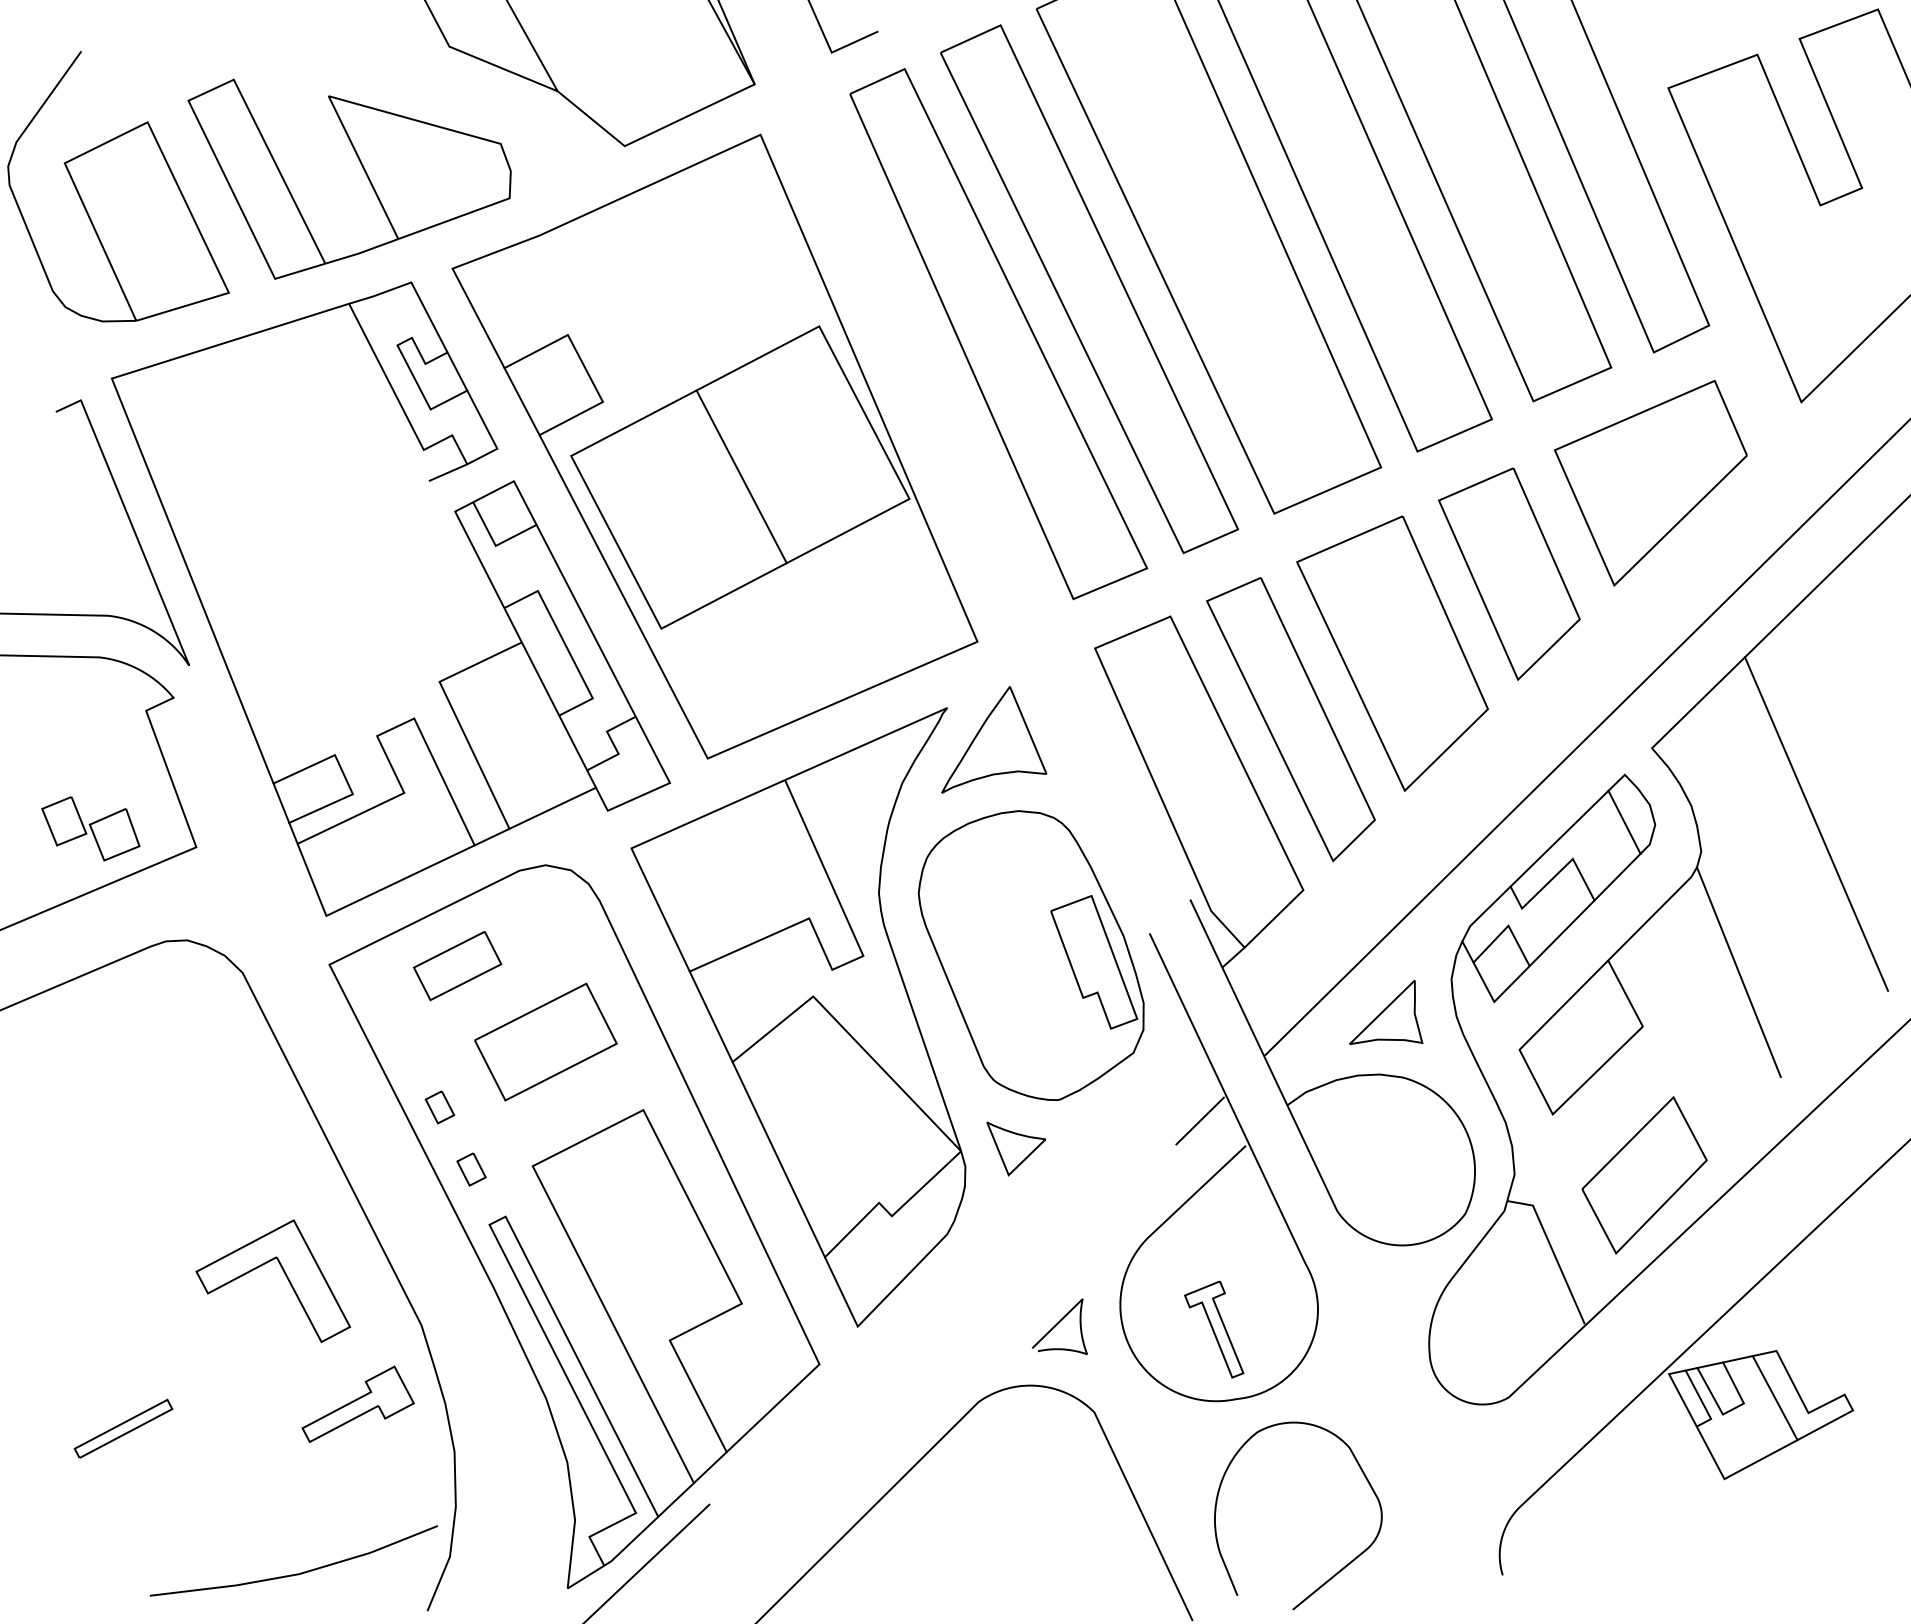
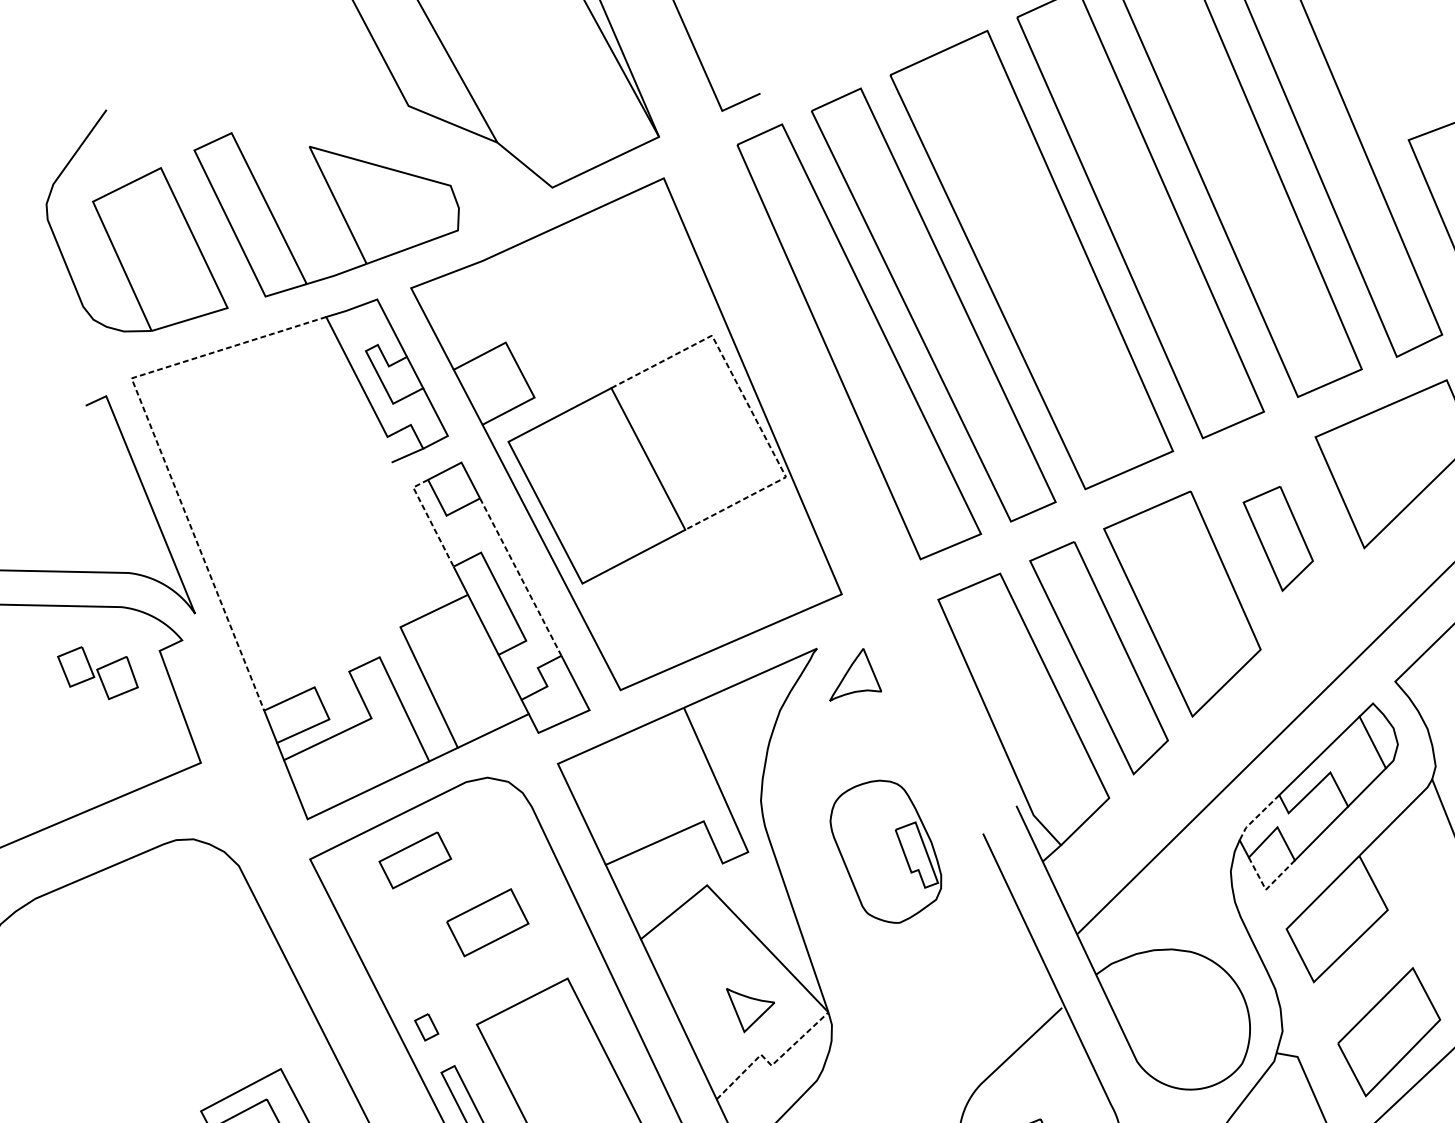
line: (864, 413) -> (749, 407), solid -> dashed
line: (146, 464) -> (160, 448), solid -> dashed
line: (475, 550) -> (429, 519), solid -> dashed
part: (1509, 573) -> (1278, 538), size x0.6
line: (586, 620) -> (521, 576), solid -> dashed
part: (994, 739) -> (855, 674), size x0.6
part: (90, 828) -> (97, 672), moved
line: (1483, 912) -> (1257, 816), solid -> dashed
part: (1030, 955) -> (885, 851), size x0.6
line: (1496, 999) -> (1267, 887), solid -> dashed
part: (1386, 1012) -> (1177, 898), removed
part: (545, 1041) -> (487, 922), size x0.7
part: (439, 1107) -> (400, 976), removed
line: (1199, 1120) -> (1024, 987), removed
part: (1015, 1148) -> (749, 1010), moved
line: (891, 1216) -> (771, 1065), solid -> dashed

